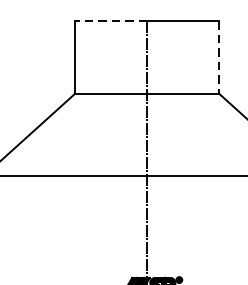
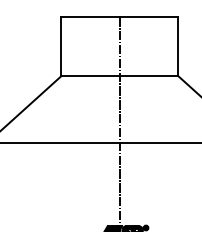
line: (111, 21) -> (90, 17), dashed -> solid
line: (219, 58) -> (178, 47), dashed -> solid

